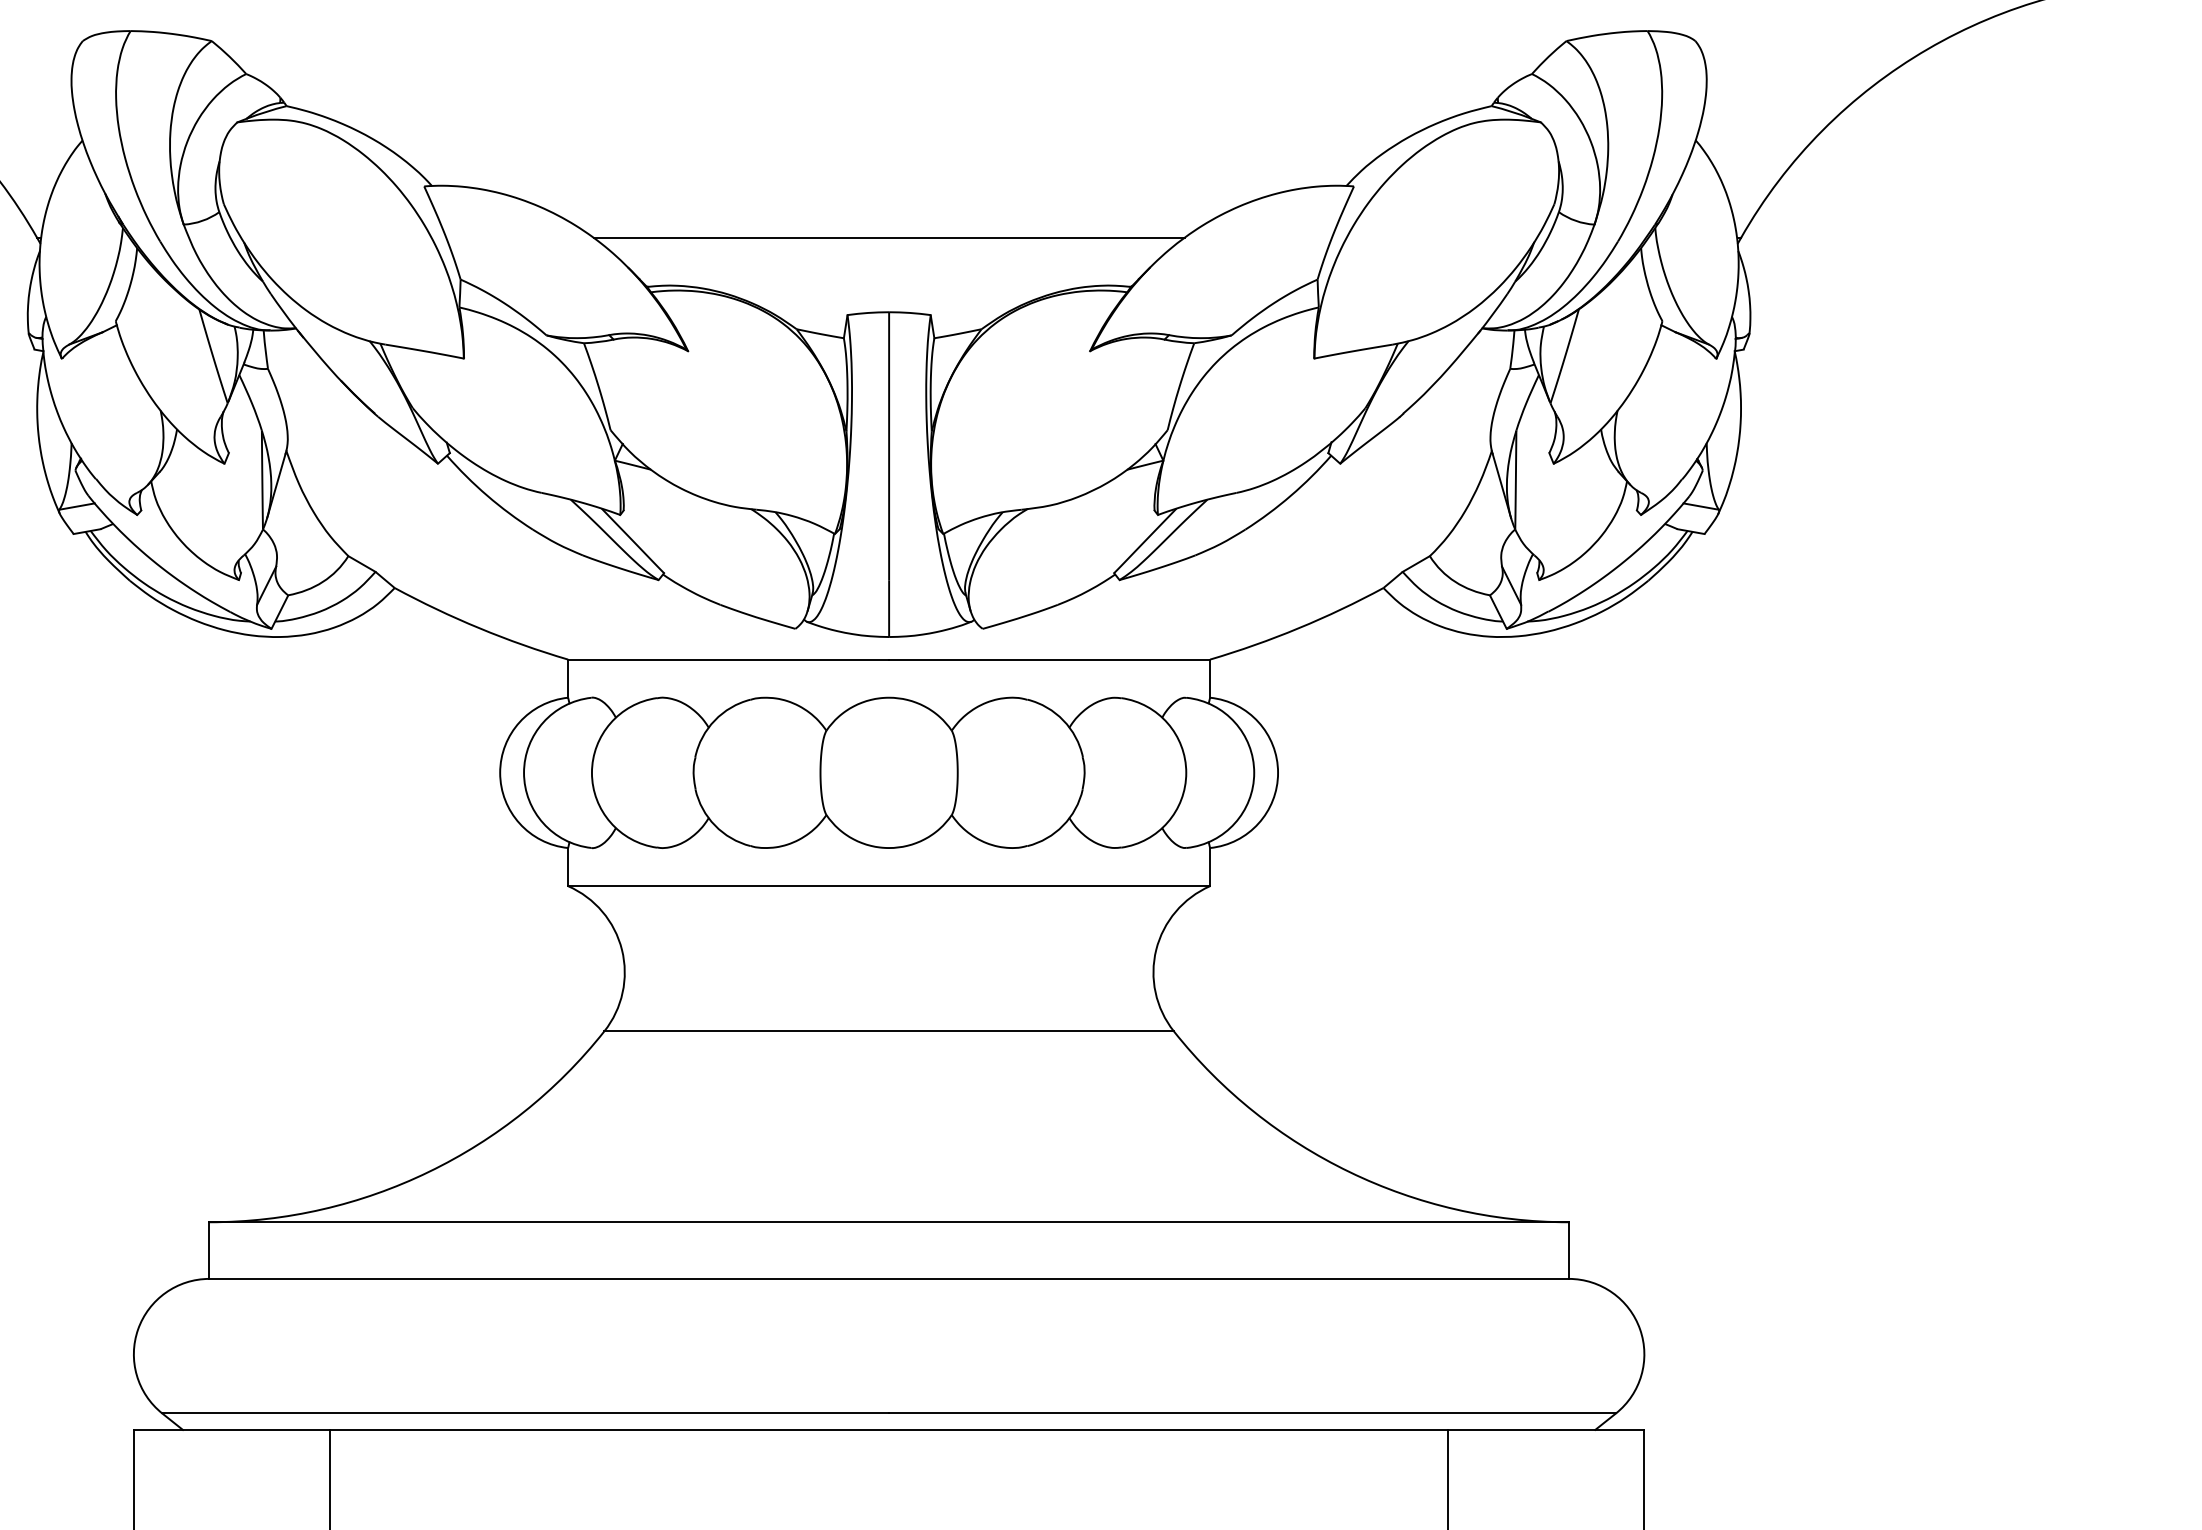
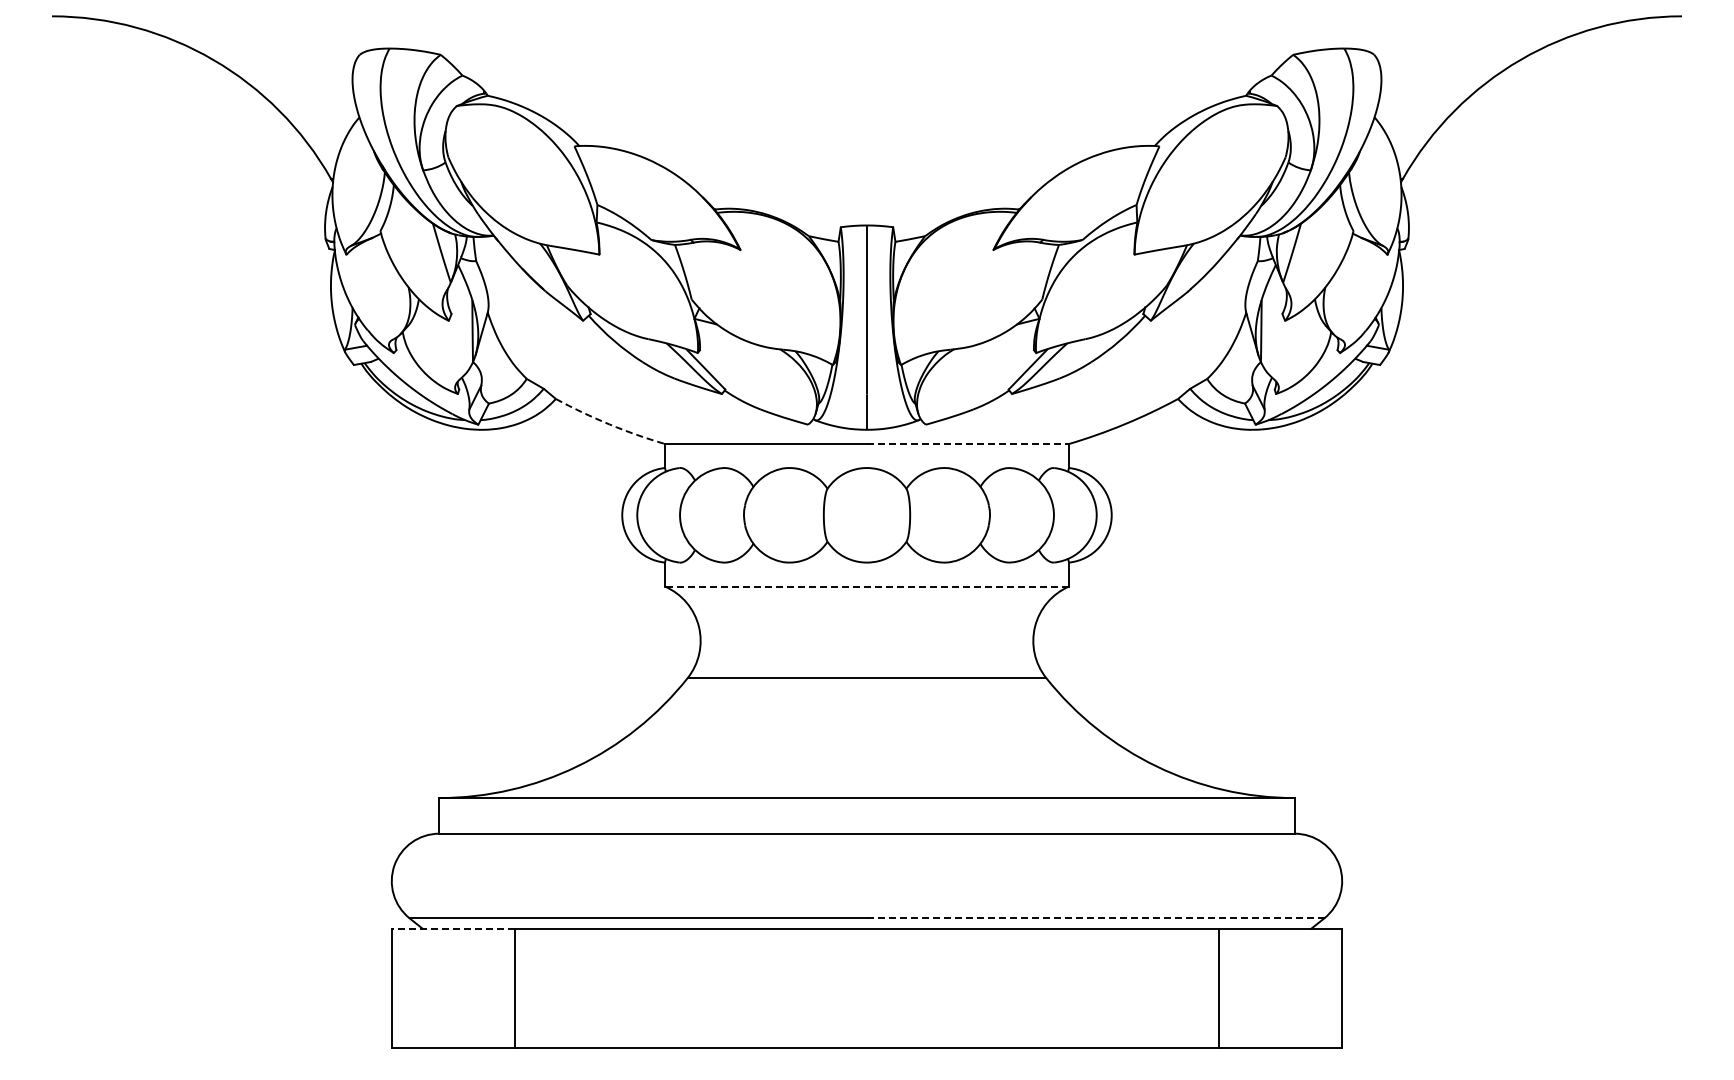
line: (889, 237) -> (867, 178), removed
arc: (479, 628) -> (609, 424), solid -> dashed
line: (1048, 660) -> (967, 444), solid -> dashed
line: (888, 886) -> (866, 586), solid -> dashed
line: (1252, 1413) -> (1095, 918), solid -> dashed
line: (231, 1429) -> (453, 928), solid -> dashed

